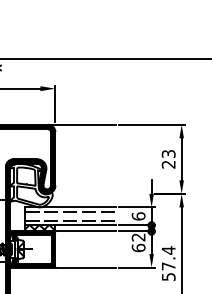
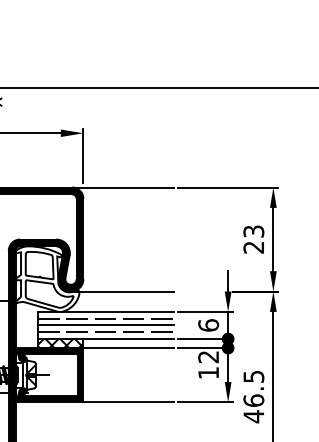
line: (81, 193) -> (122, 290), added
line: (70, 216) -> (106, 325), added
text: (138, 247) -> (208, 372), 62 -> 12
text: (168, 263) -> (253, 396), 57.4 -> 46.5

